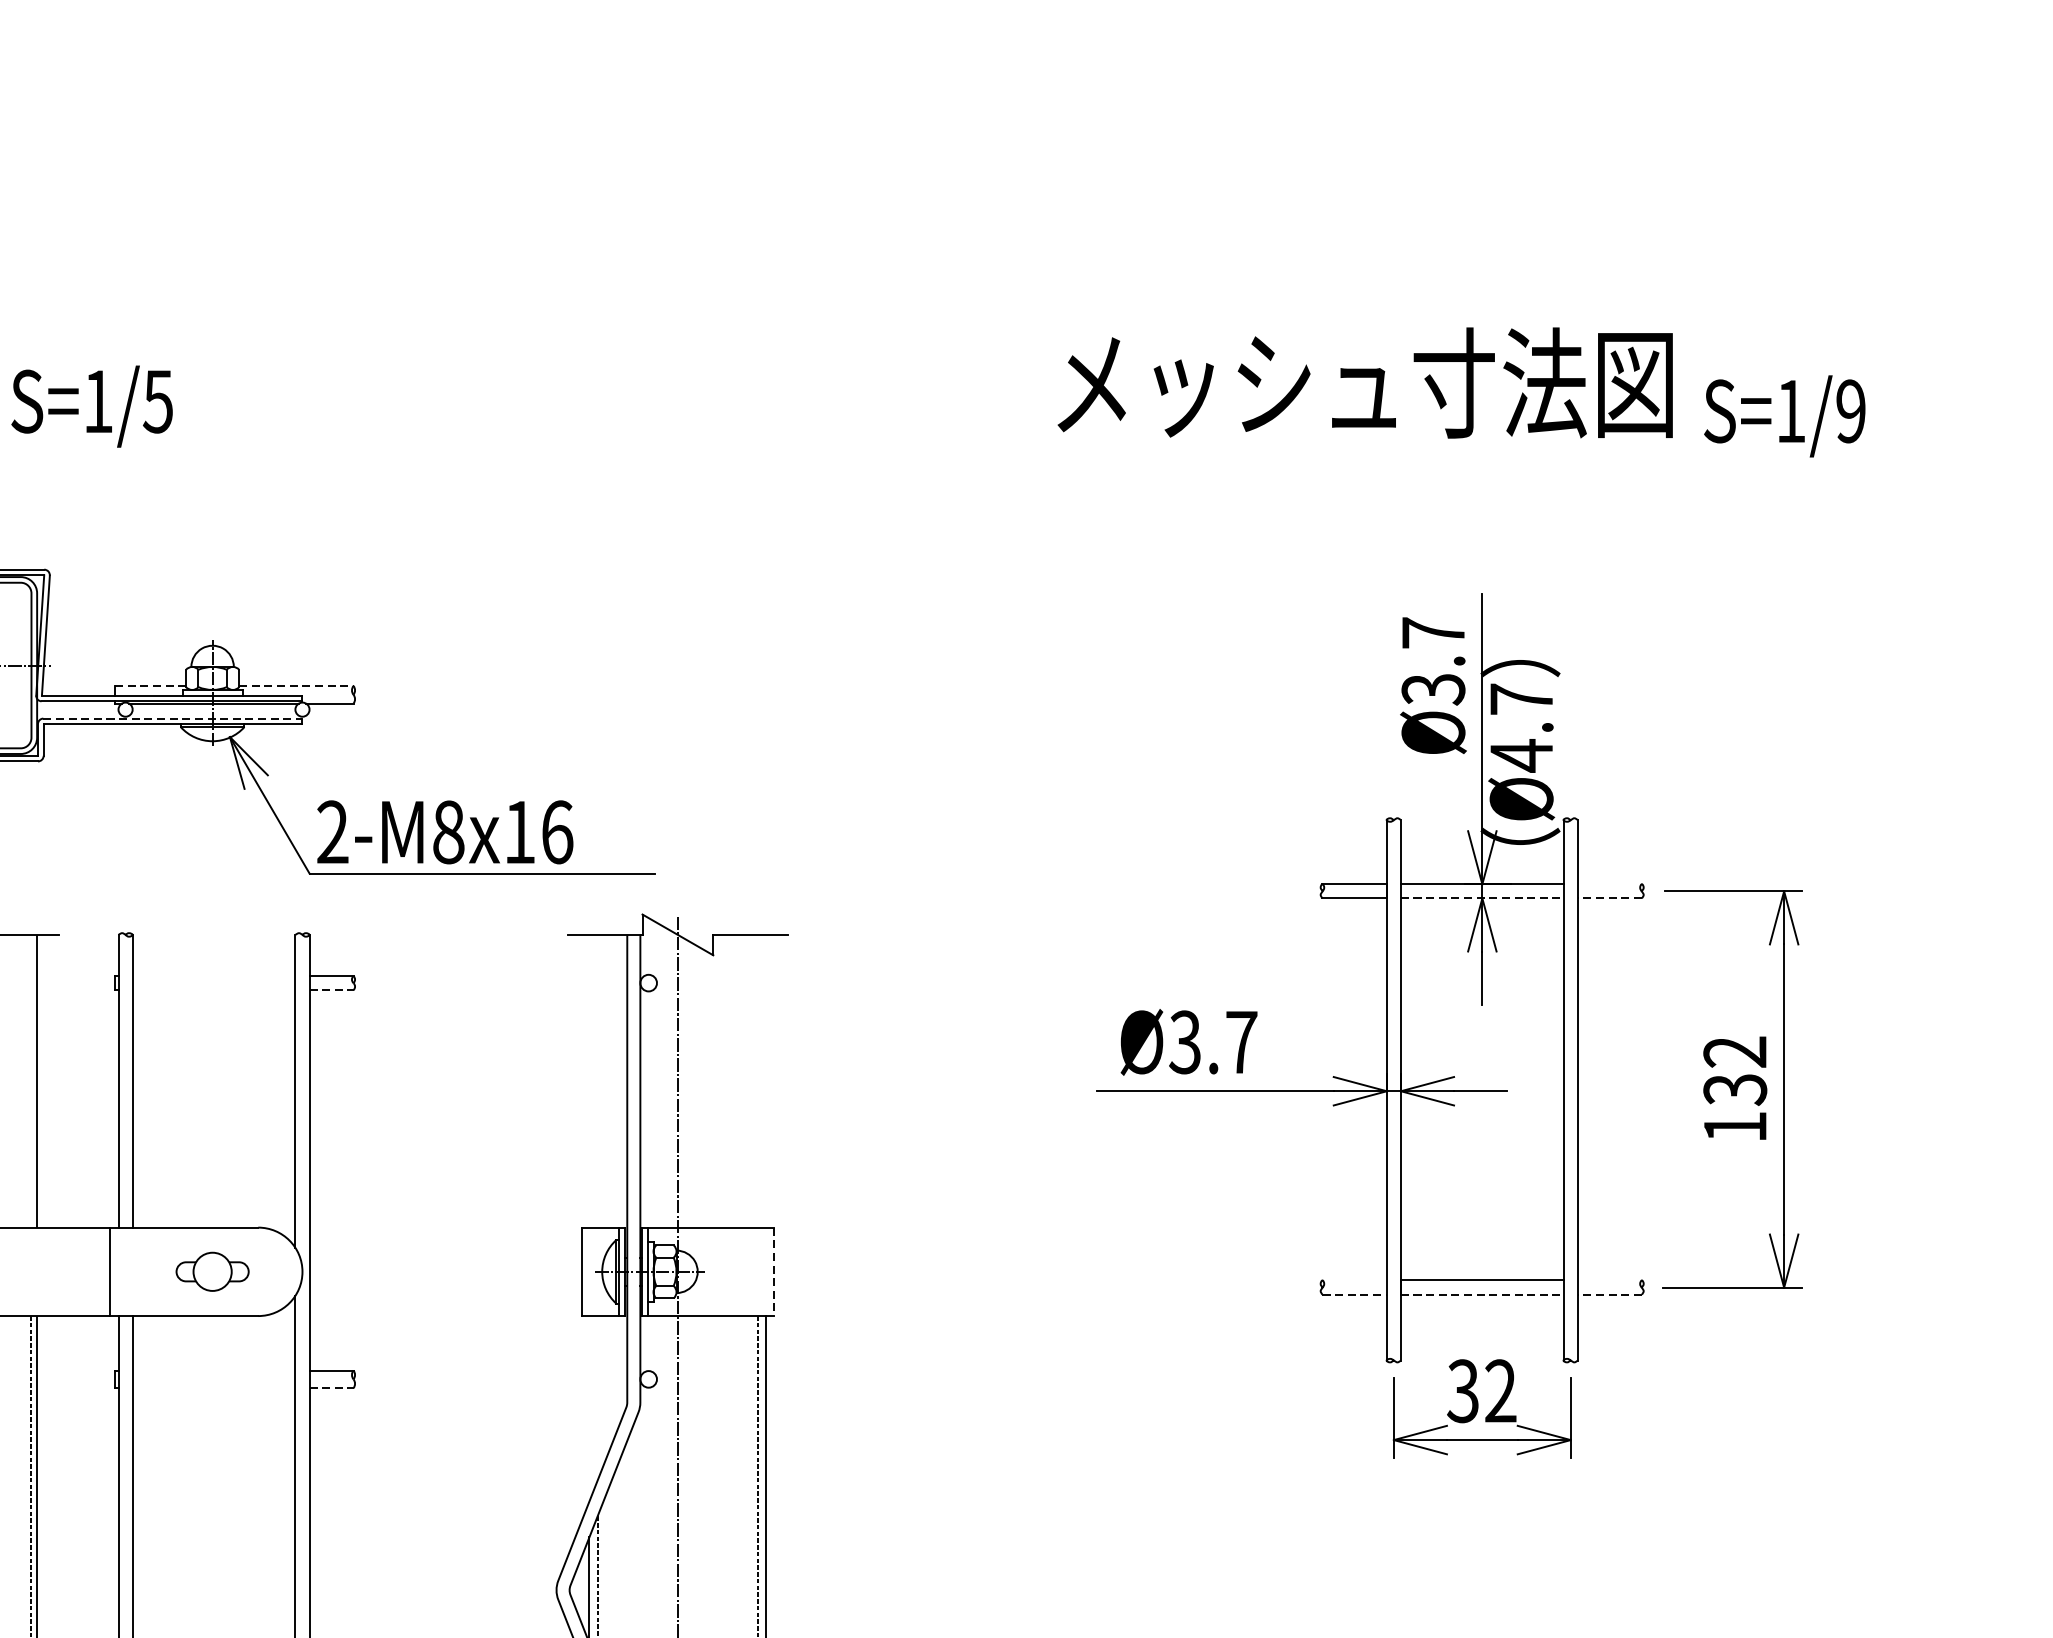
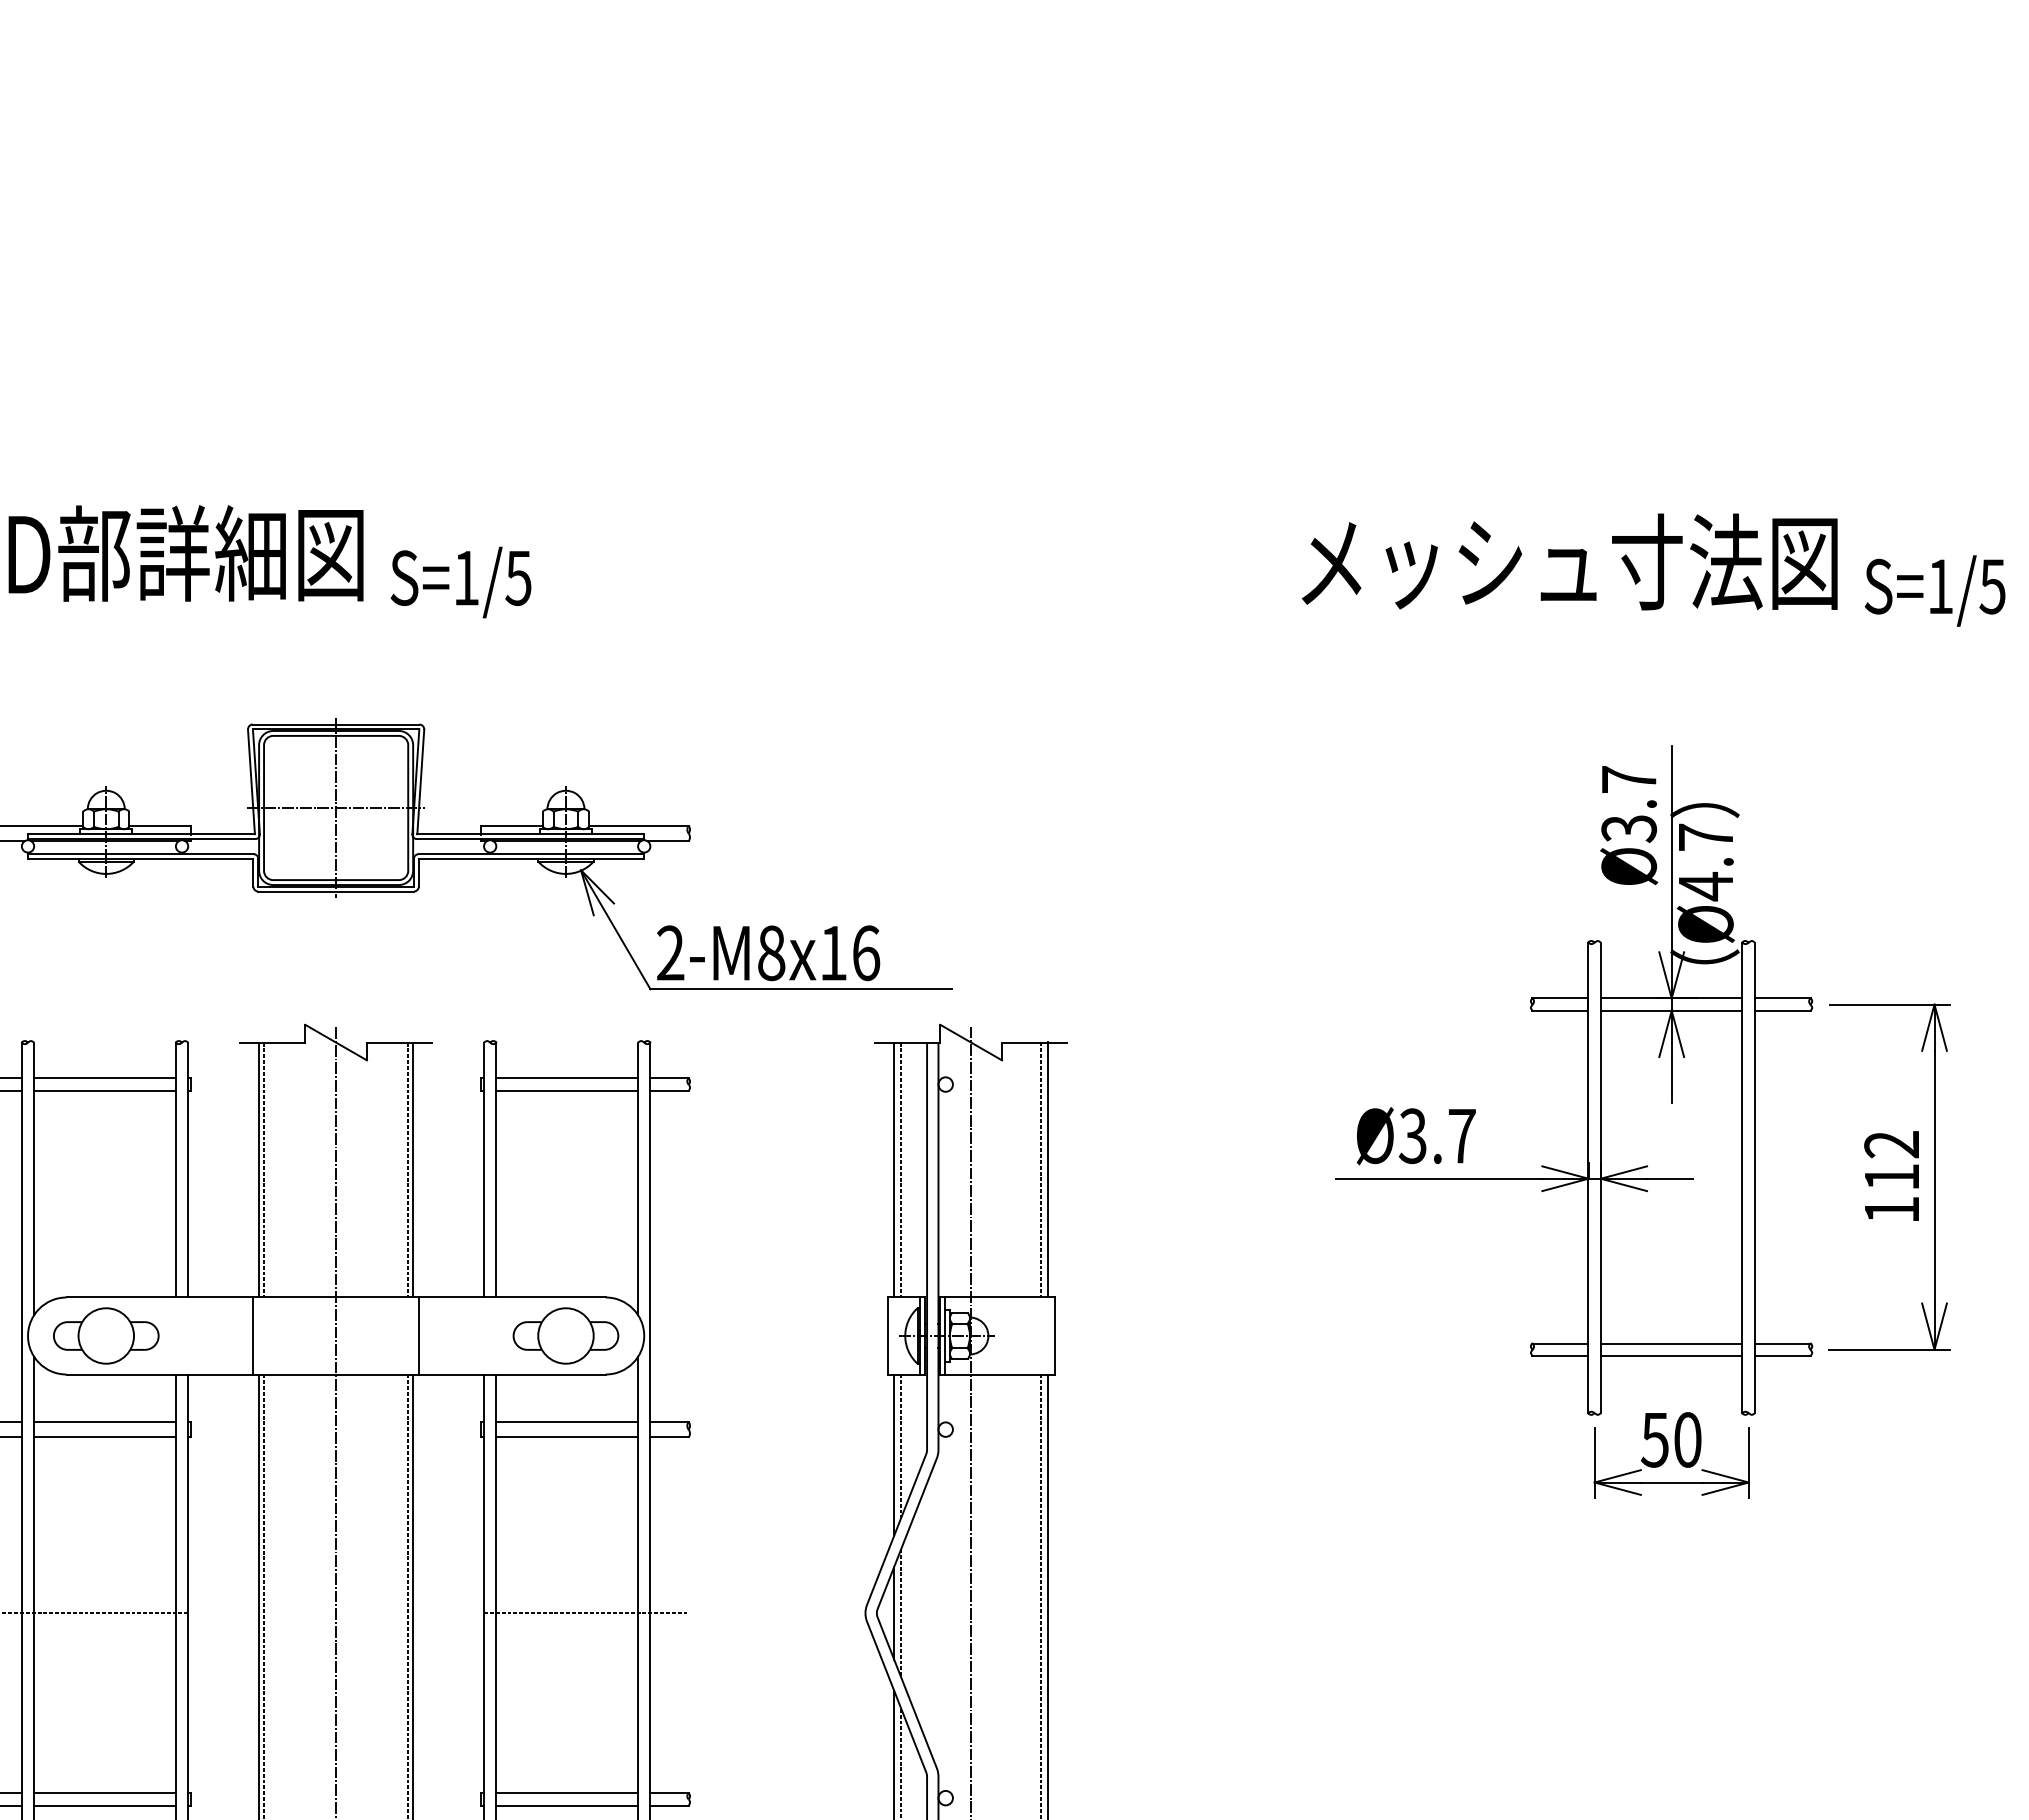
text: (1850, 411) -> (1992, 586), S=1/9 -> S=1/5
line: (150, 685) -> (511, 825), dashed -> solid
line: (295, 685) -> (638, 825), dashed -> solid
line: (173, 718) -> (531, 854), dashed -> solid
line: (1609, 884) -> (1782, 998), added
line: (1482, 898) -> (1671, 1010), dashed -> solid
line: (1609, 898) -> (1782, 1010), dashed -> solid
line: (214, 976) -> (567, 1078), added
line: (214, 989) -> (567, 1090), added
line: (332, 989) -> (670, 1090), dashed -> solid
line: (31, 1080) -> (408, 1169), added
line: (589, 1080) -> (894, 1169), added
line: (597, 1080) -> (901, 1169), added
line: (758, 1080) -> (1041, 1169), added
line: (766, 1080) -> (1048, 1169), added
text: (1734, 1089) -> (1891, 1177), 132 -> 112
line: (109, 1271) -> (418, 1335), moved
part: (212, 1271) -> (565, 1335), size x1.67
line: (773, 1272) -> (1054, 1336), dashed -> solid
line: (1354, 1280) -> (1560, 1343), added
line: (1609, 1280) -> (1782, 1343), added
line: (1354, 1294) -> (1560, 1355), dashed -> solid
line: (1482, 1294) -> (1671, 1355), dashed -> solid
line: (1609, 1294) -> (1782, 1355), dashed -> solid
line: (214, 1370) -> (567, 1421), added
line: (214, 1388) -> (567, 1437), added
line: (332, 1388) -> (670, 1437), dashed -> solid
text: (1482, 1390) -> (1671, 1439), 32 -> 50
line: (597, 1397) -> (901, 1445), added
line: (589, 1407) -> (894, 1454), added
line: (236, 1590) -> (586, 1613), added

